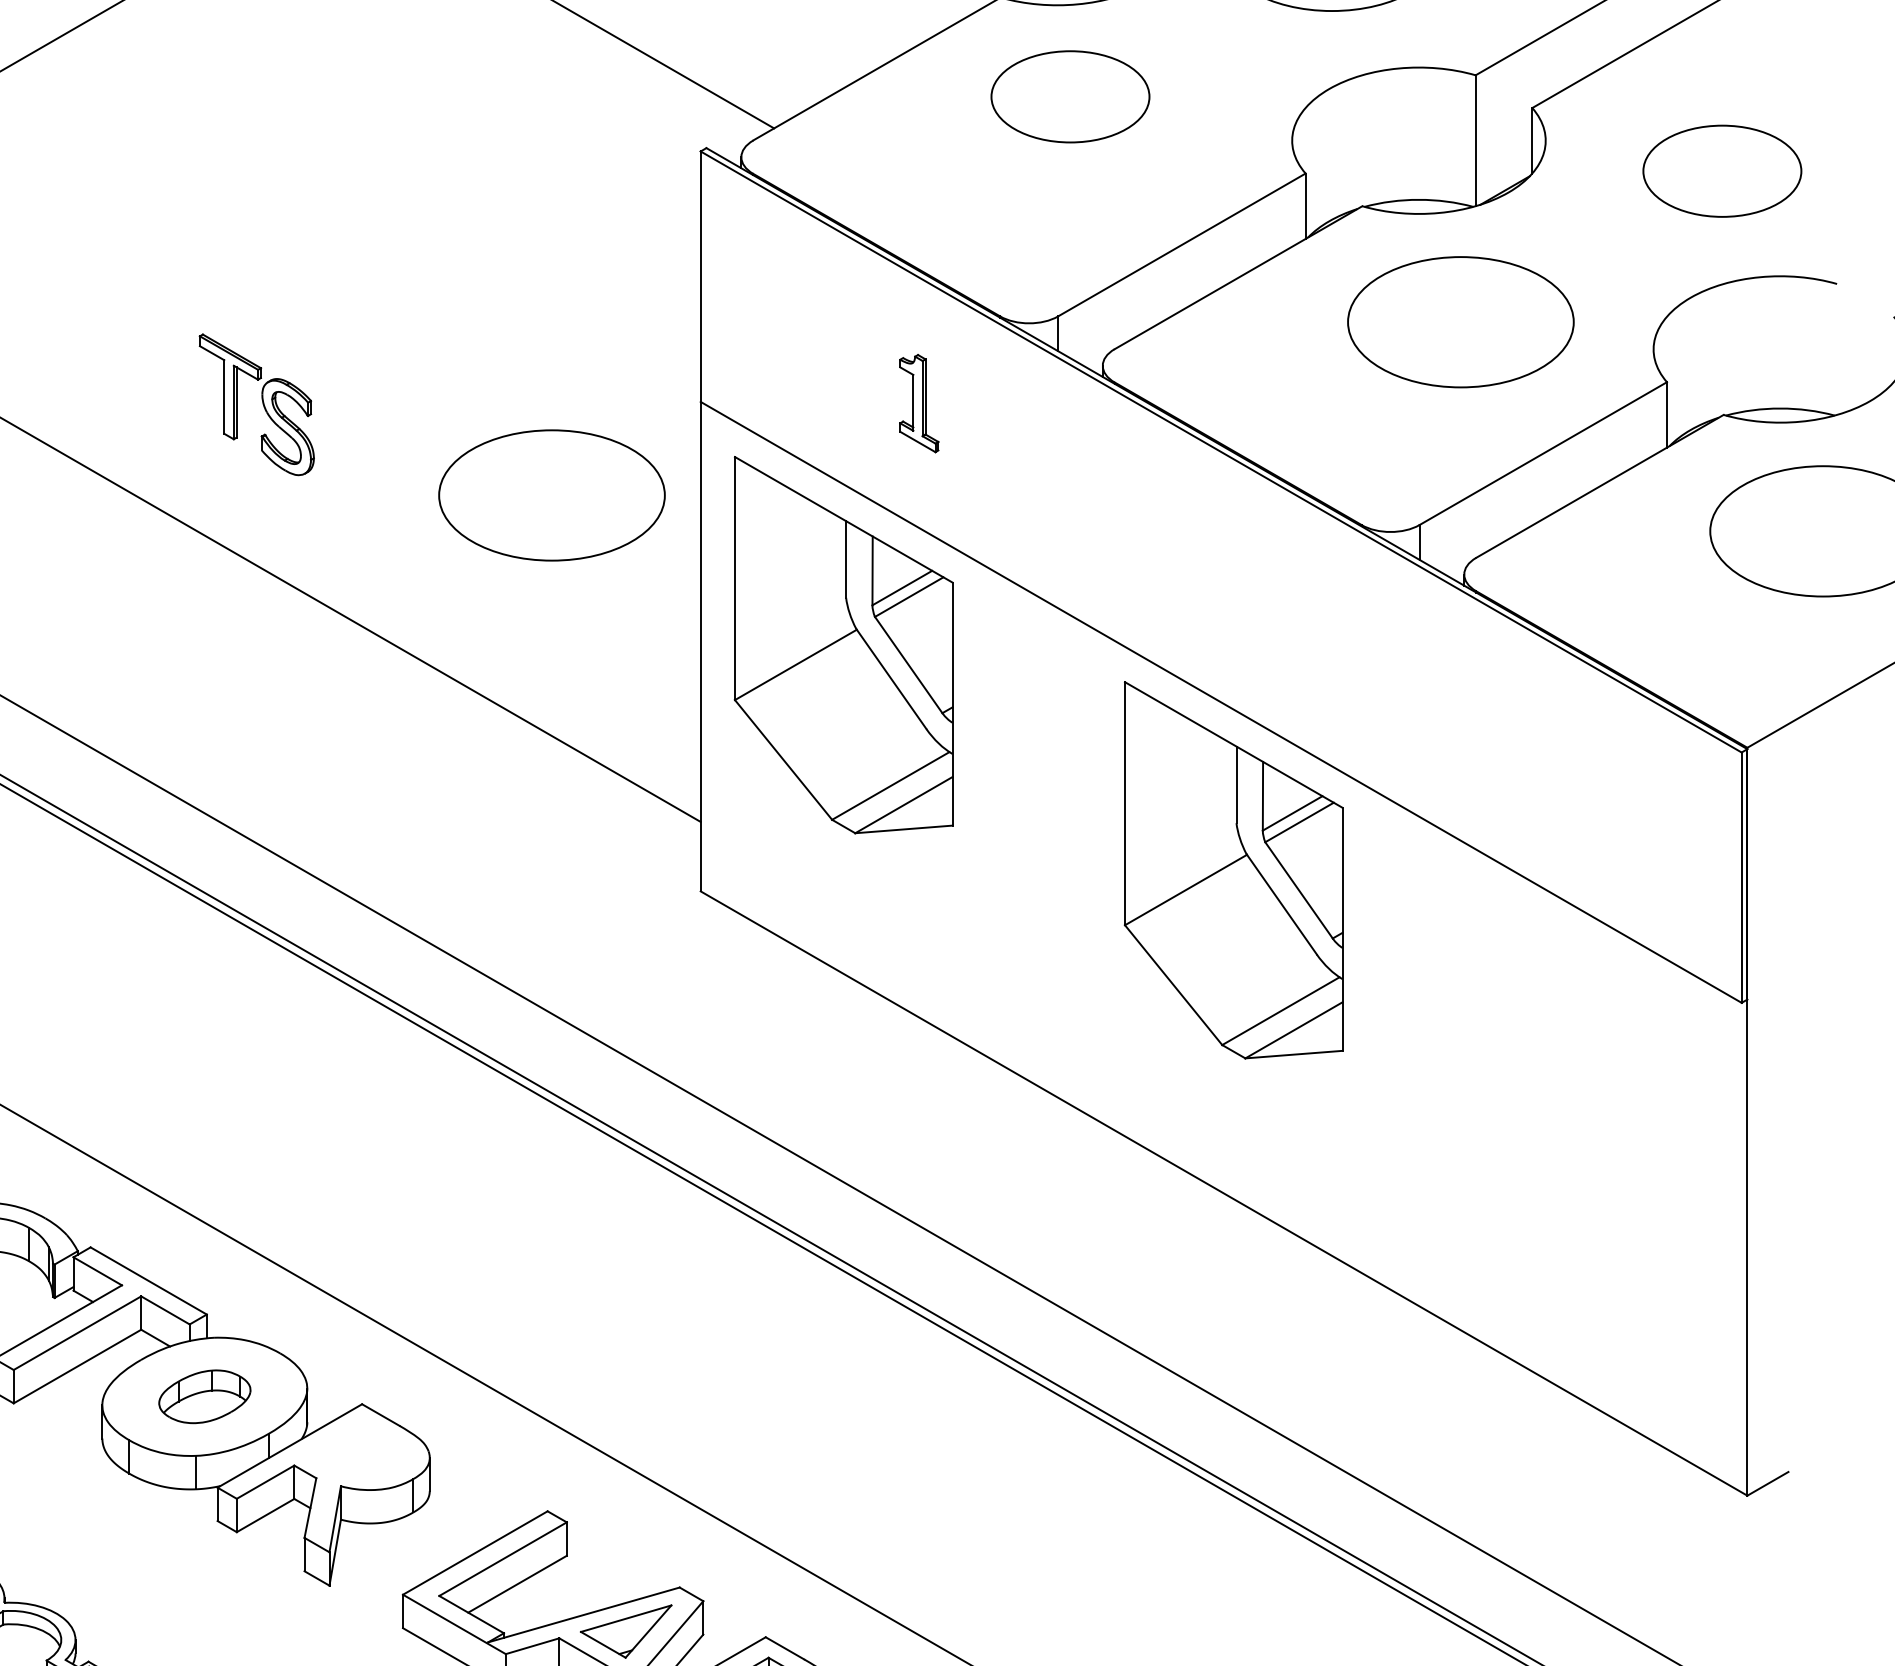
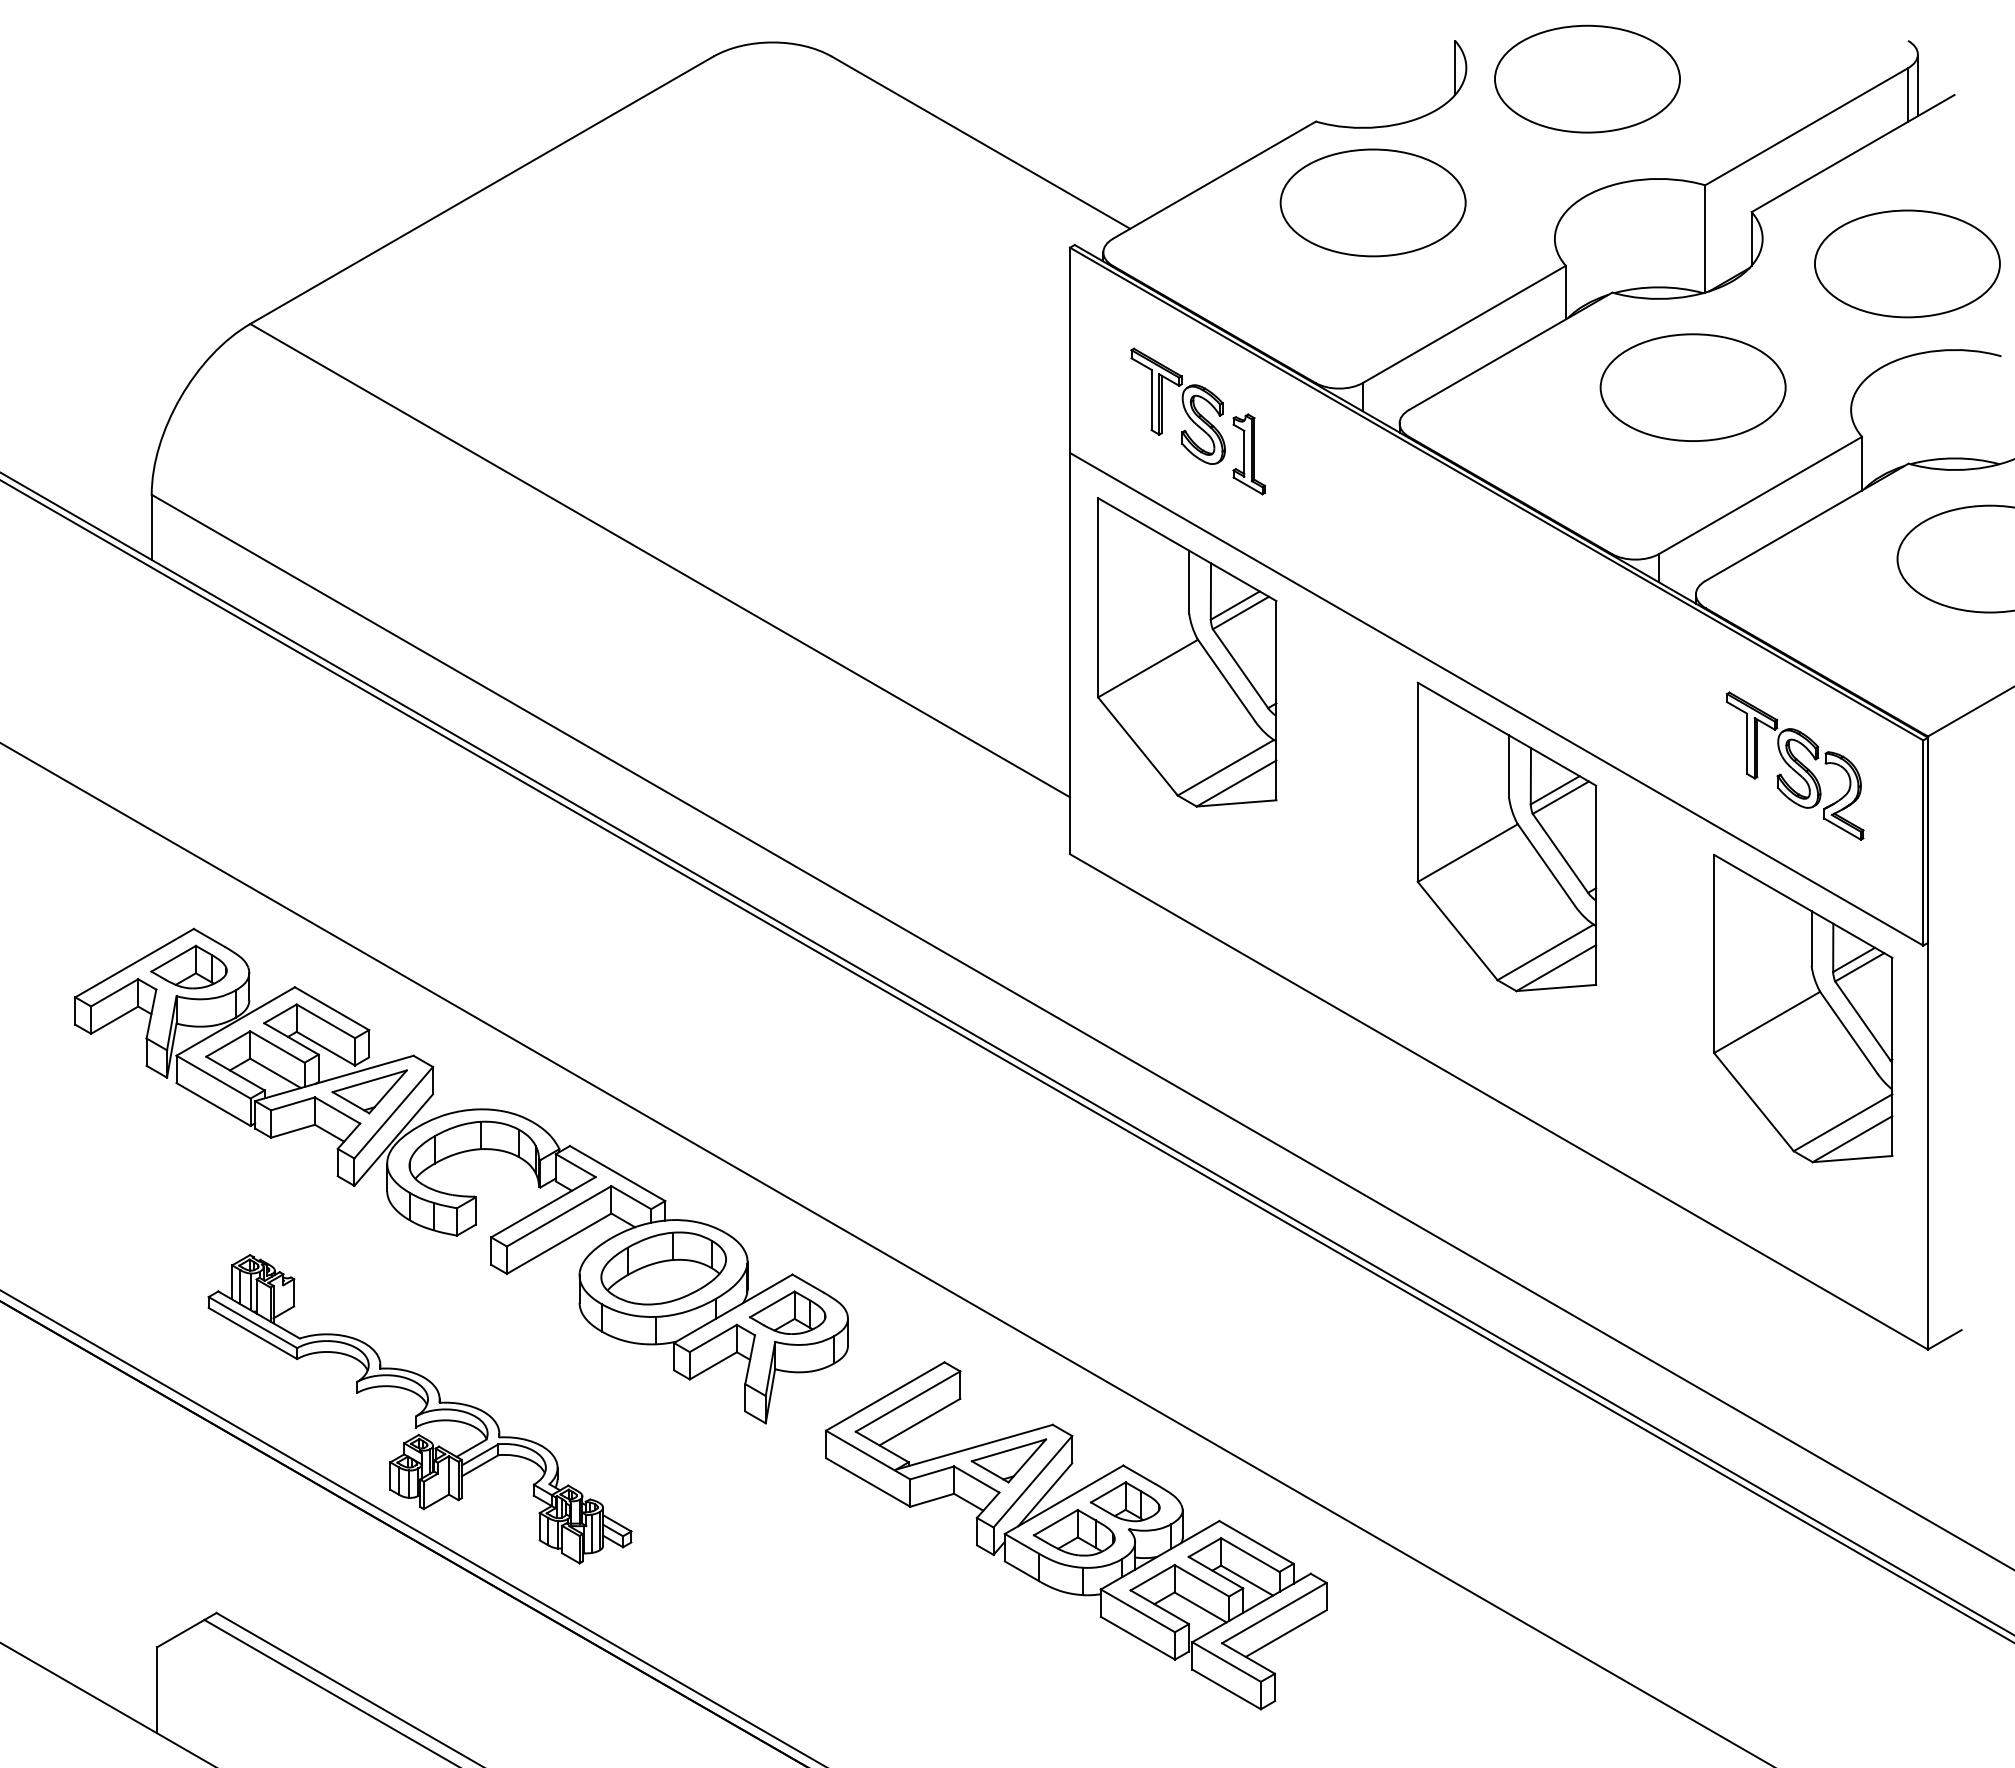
part: (1069, 96) -> (1372, 202), size x1.43
part: (1722, 170) -> (1907, 263), size x1.43
part: (255, 403) -> (1177, 405), moved
part: (551, 495) -> (947, 529), removed
part: (1585, 783) -> (1795, 765), added
part: (1595, 1079) -> (1803, 1008), added
part: (204, 1396) -> (663, 1268), size x1.67
part: (356, 1450) -> (787, 1312), added

